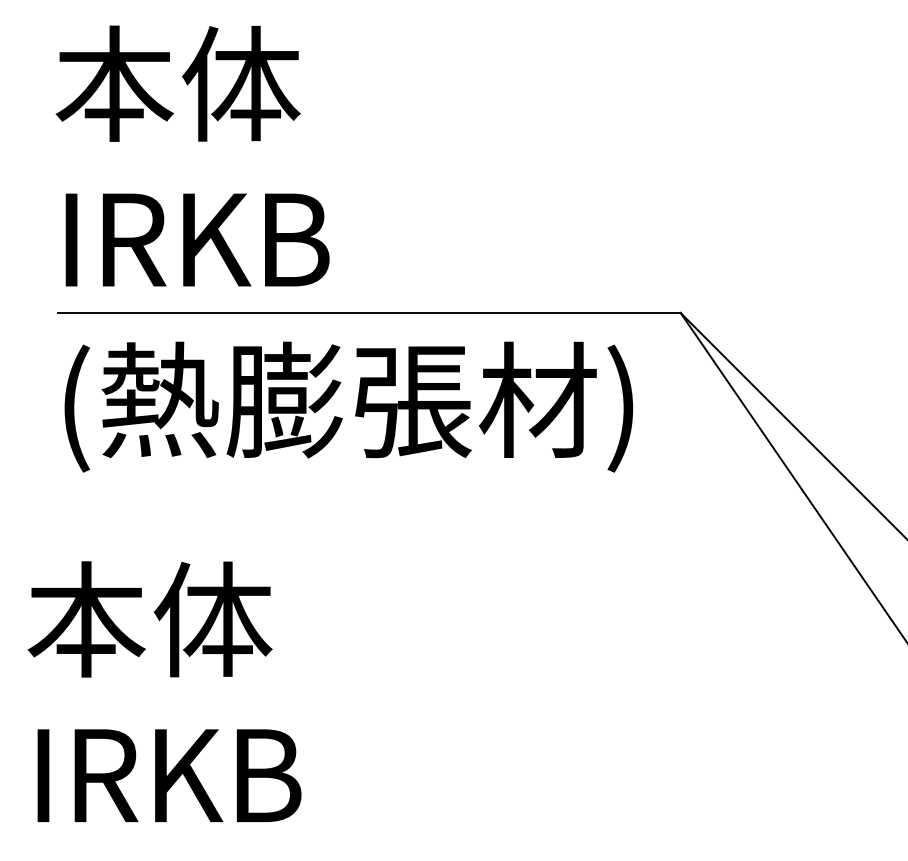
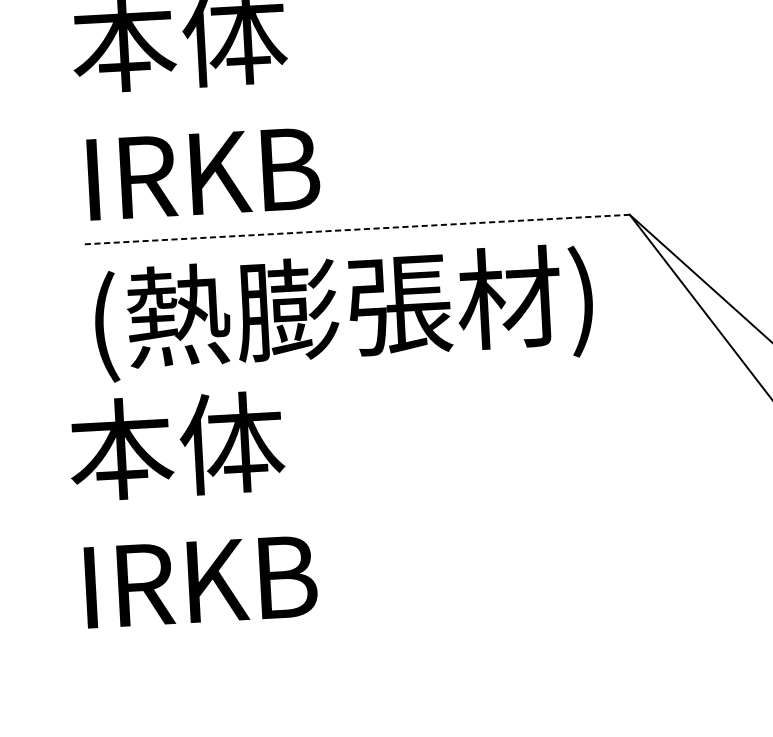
line: (369, 312) -> (357, 229), solid -> dashed
text: (164, 691) -> (192, 508), moved

